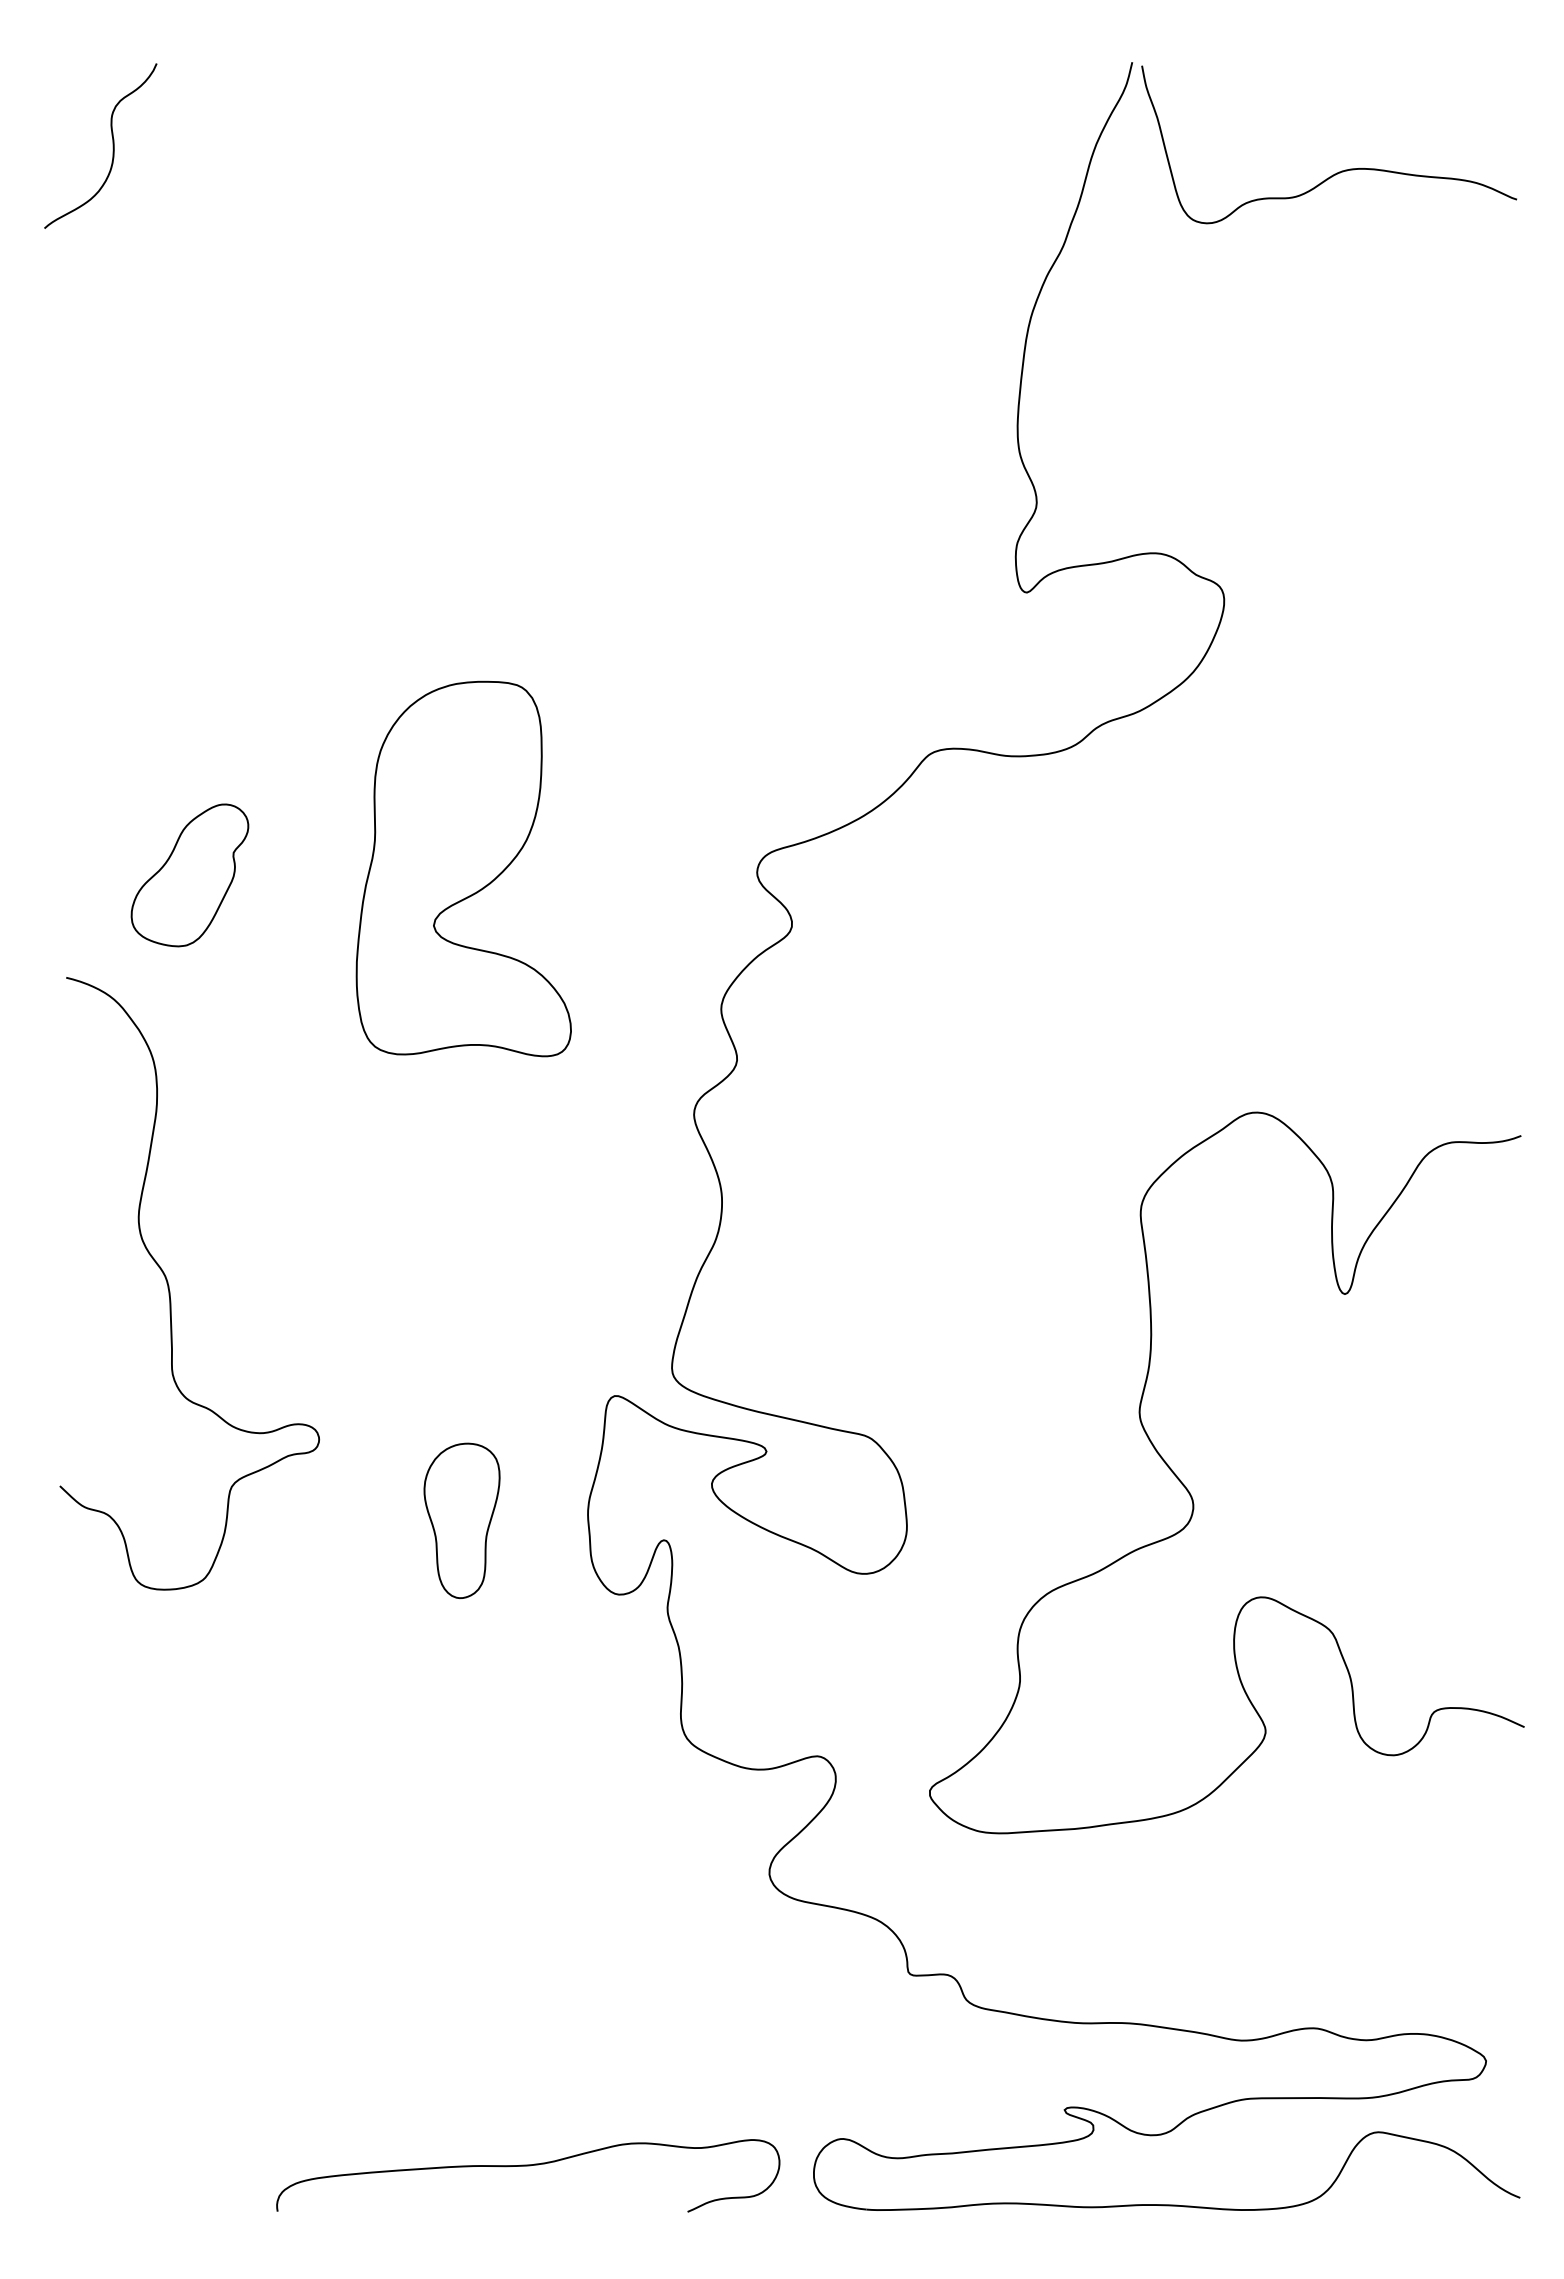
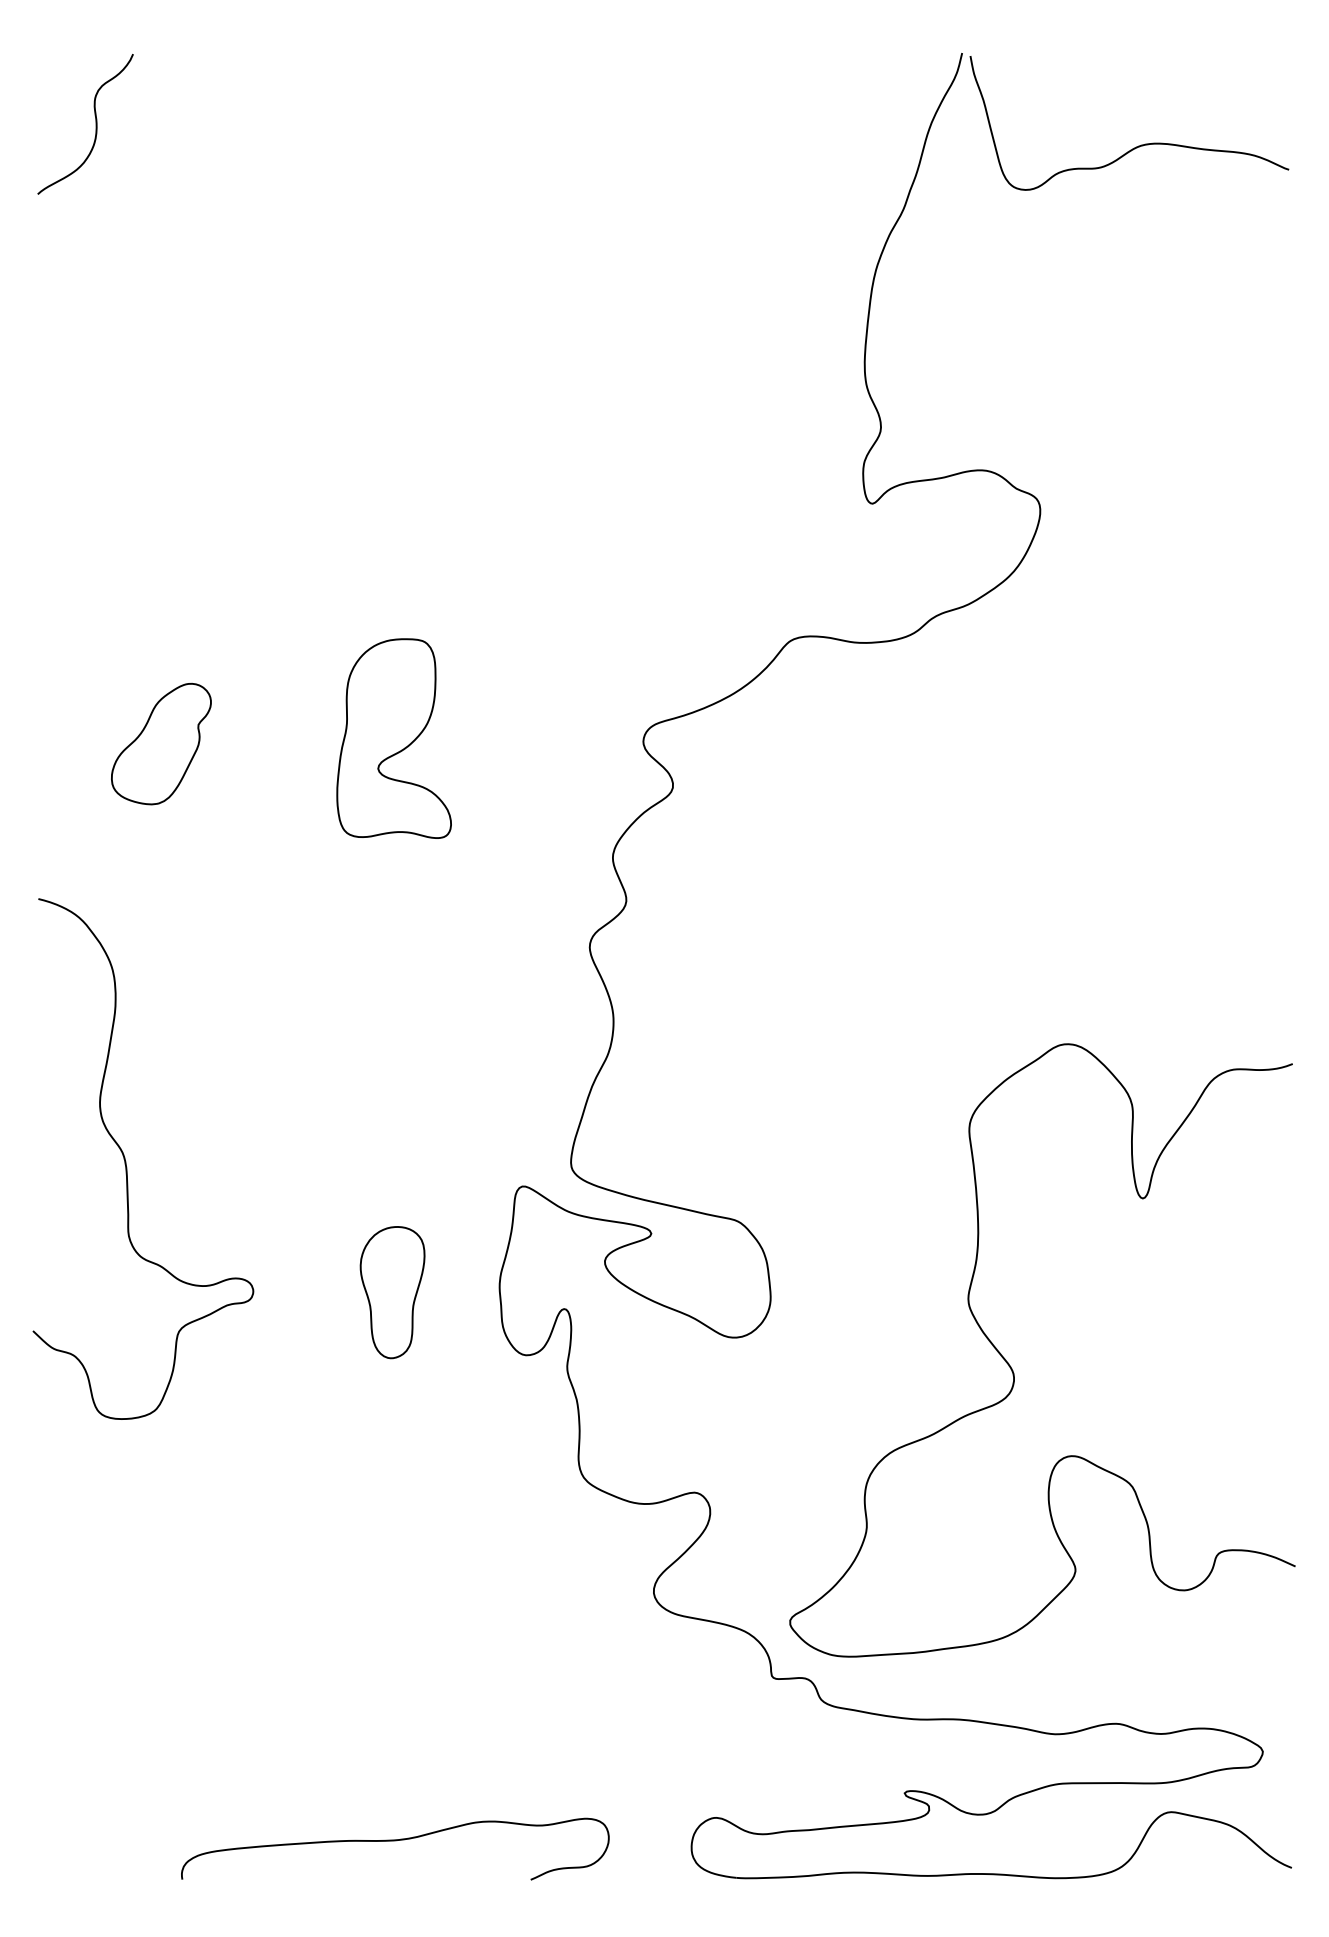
part: (463, 868) -> (393, 738), size x0.62
curve: (169, 1285) -> (126, 1160), moved
curve: (1190, 1492) -> (1011, 1367), moved
curve: (528, 2166) -> (395, 1841), moved

